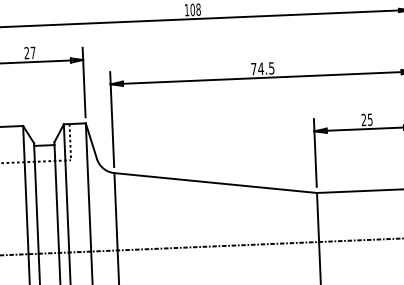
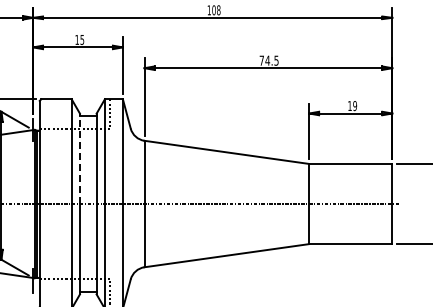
text: (29, 52) -> (79, 39), 27 -> 15
text: (367, 119) -> (352, 105), 25 -> 19
line: (35, 198) -> (79, 158), solid -> dashed

